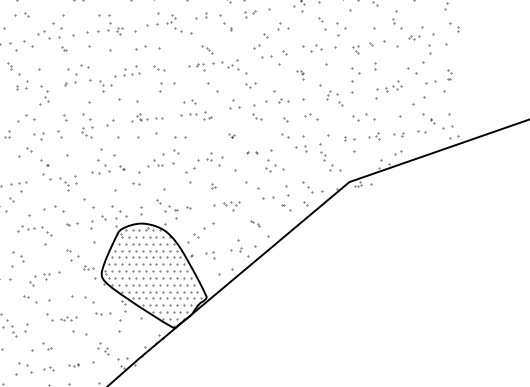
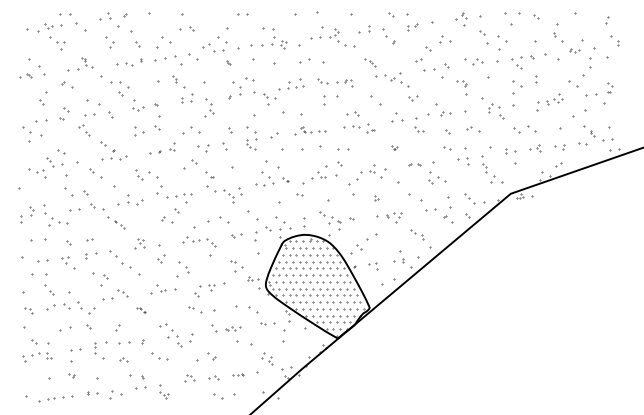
part: (355, 49) -> (516, 62), size x1.67
part: (196, 67) -> (344, 83), moved
part: (299, 74) -> (461, 87), size x1.67
part: (255, 223) -> (417, 234), size x1.67
part: (24, 368) -> (189, 378), size x0.62

